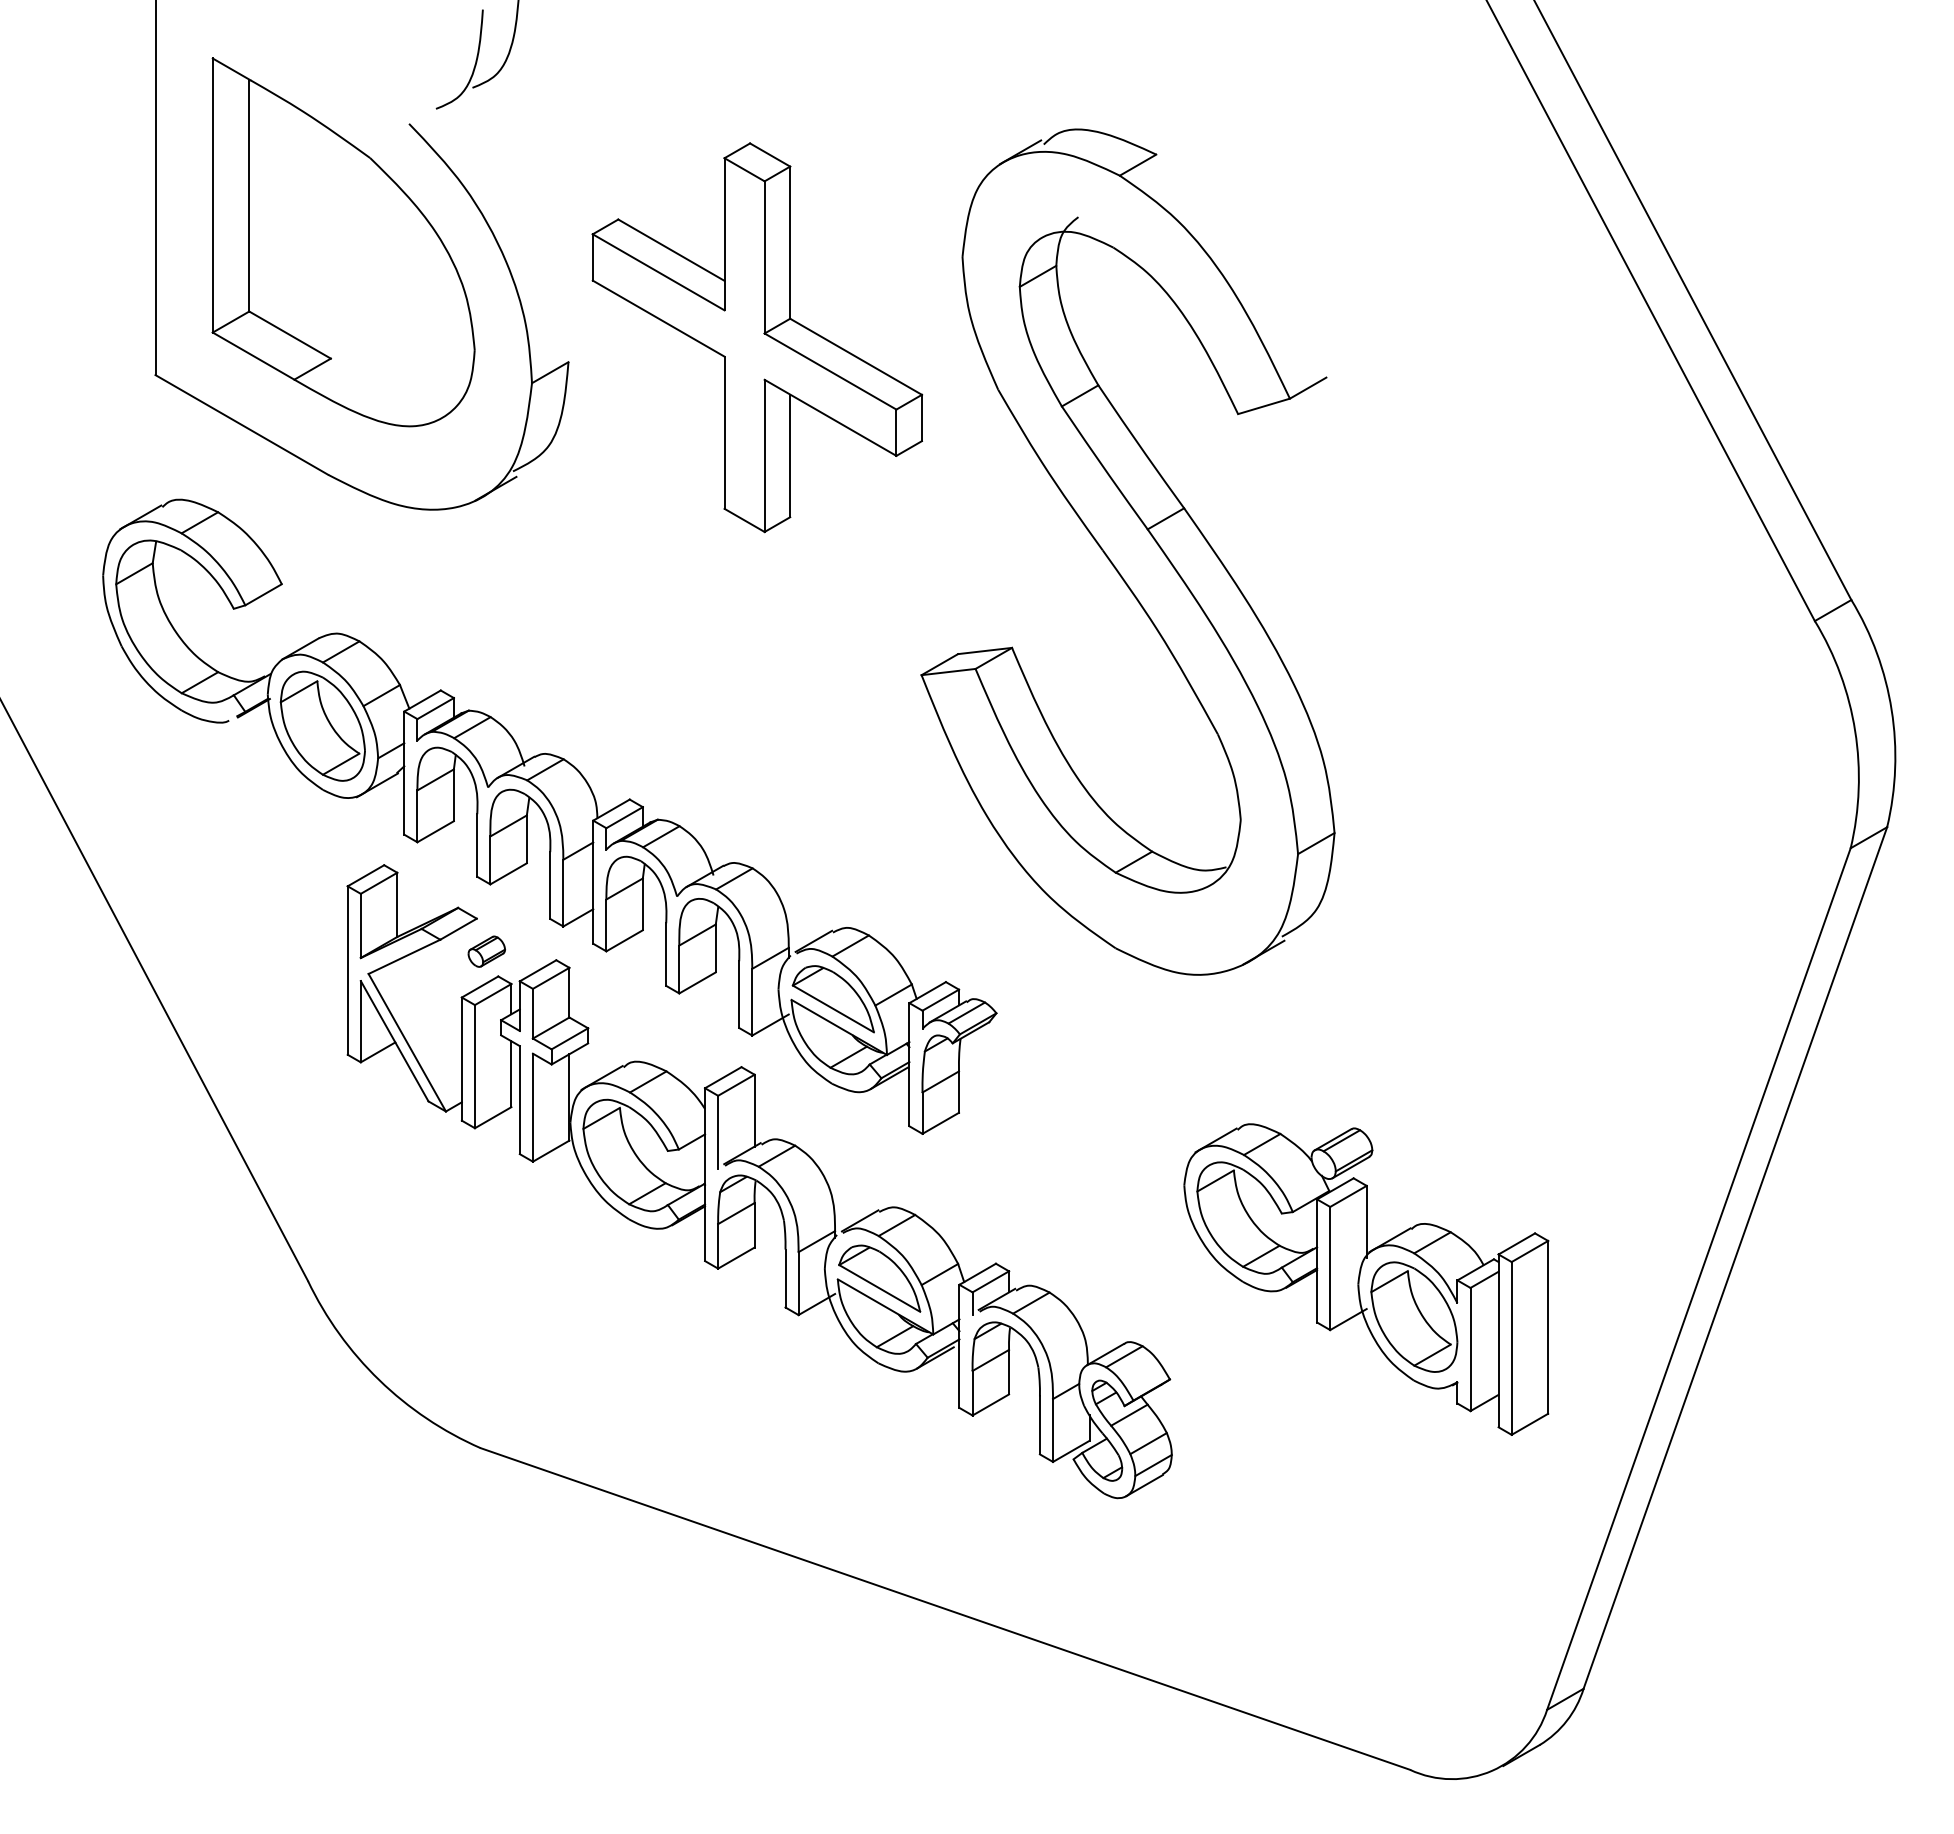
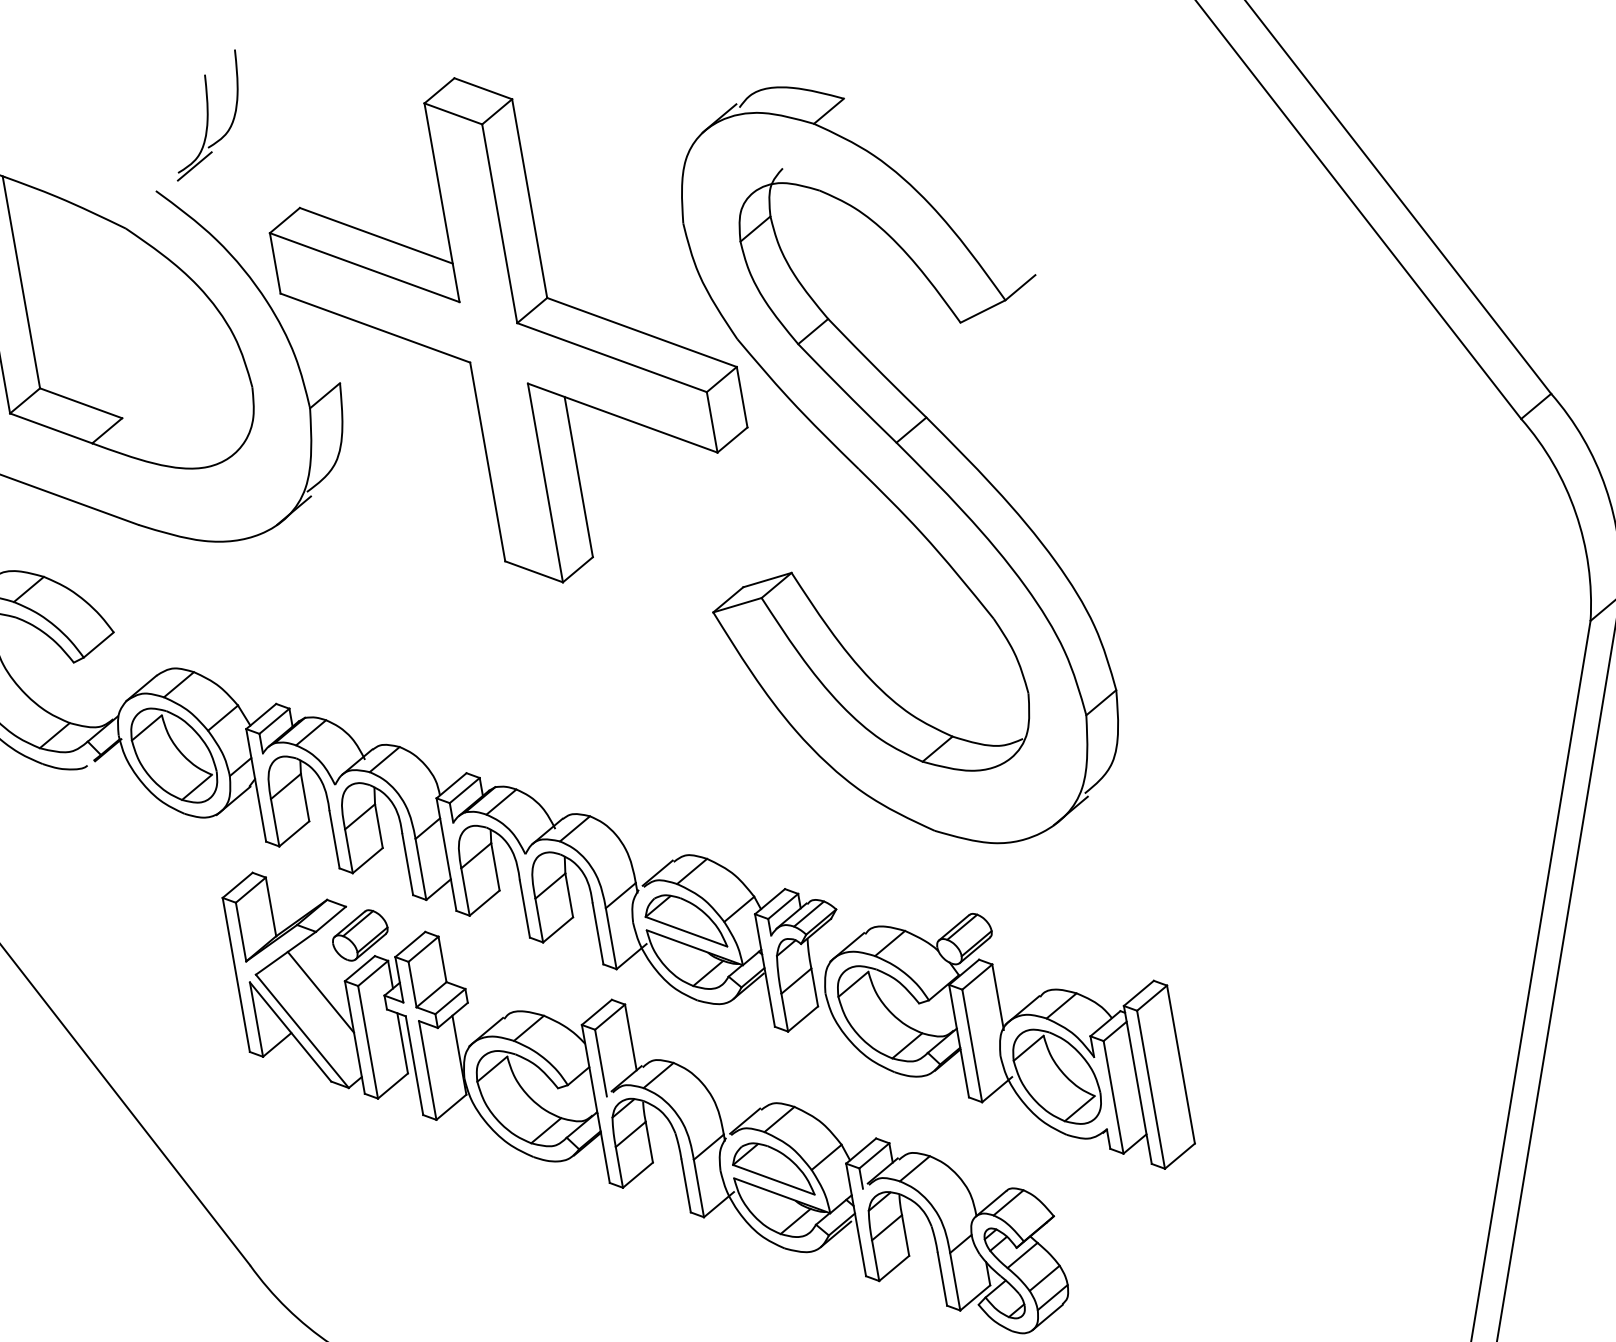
line: (454, 104) -> (194, 166), added
part: (757, 337) -> (508, 330), size x1.43
part: (486, 951) -> (360, 935), size x1.67
line: (433, 1004) -> (320, 992), added
part: (1366, 1279) -> (1007, 1050), moved

